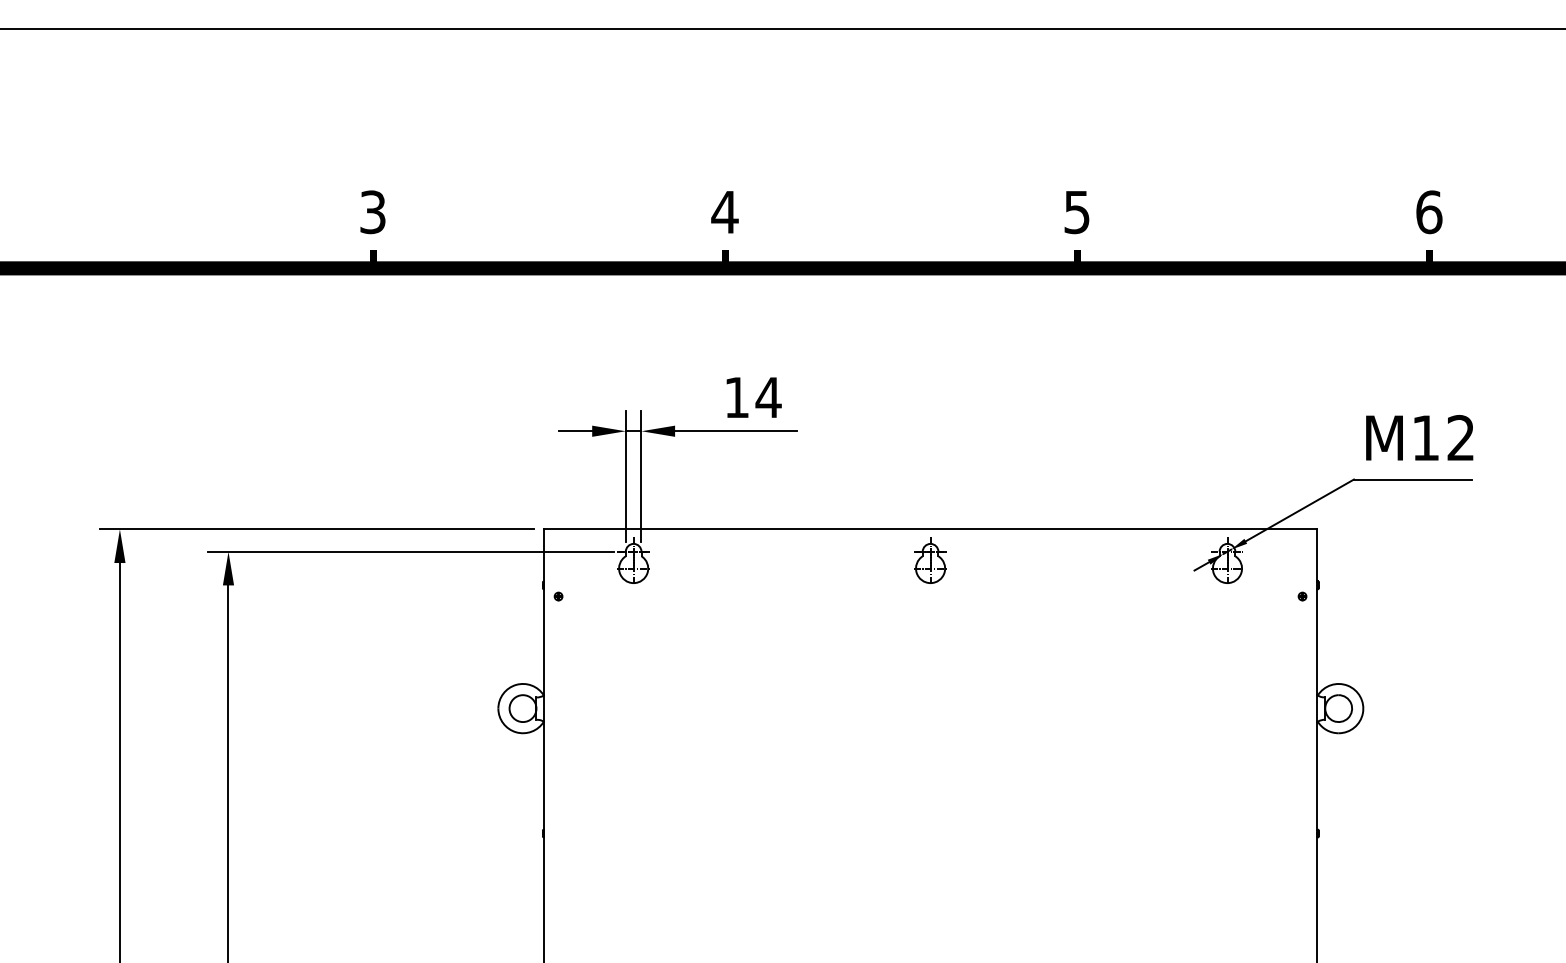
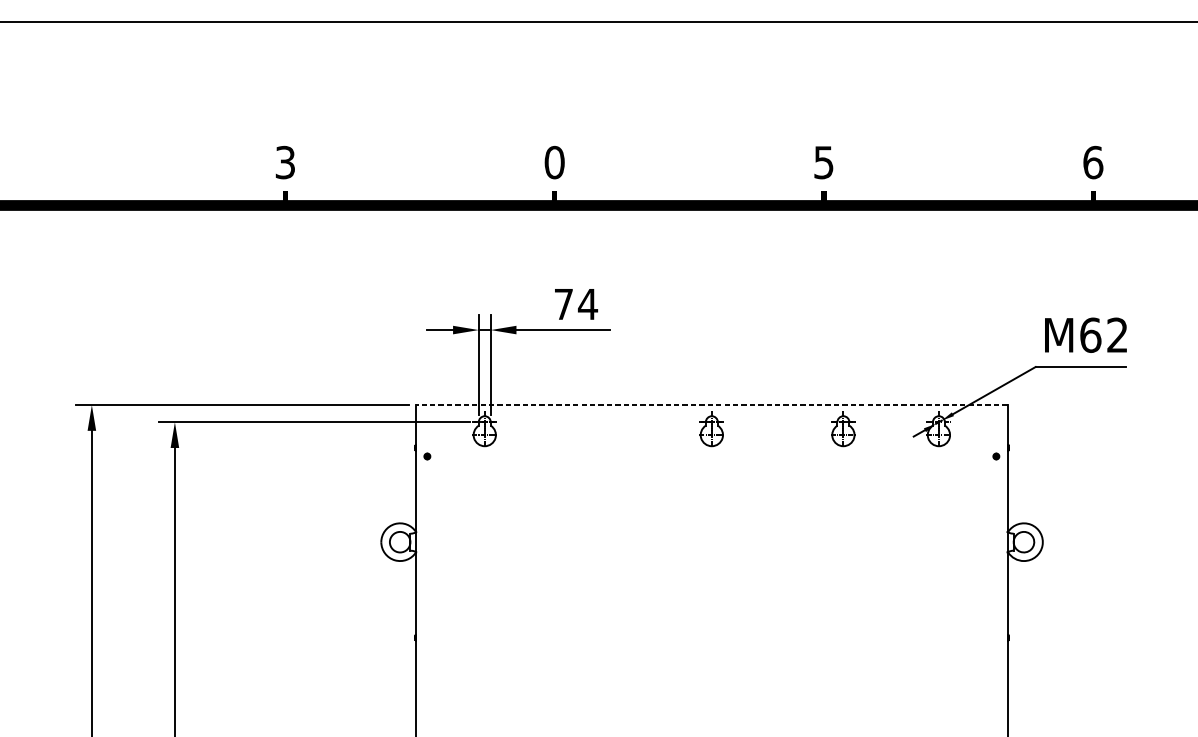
text: (724, 212) -> (554, 162), 4 -> 0
text: (736, 397) -> (563, 304), 14 -> 74
text: (1426, 437) -> (1091, 334), M12 -> M62
line: (930, 529) -> (711, 405), solid -> dashed
part: (1102, 560) -> (843, 428), added

